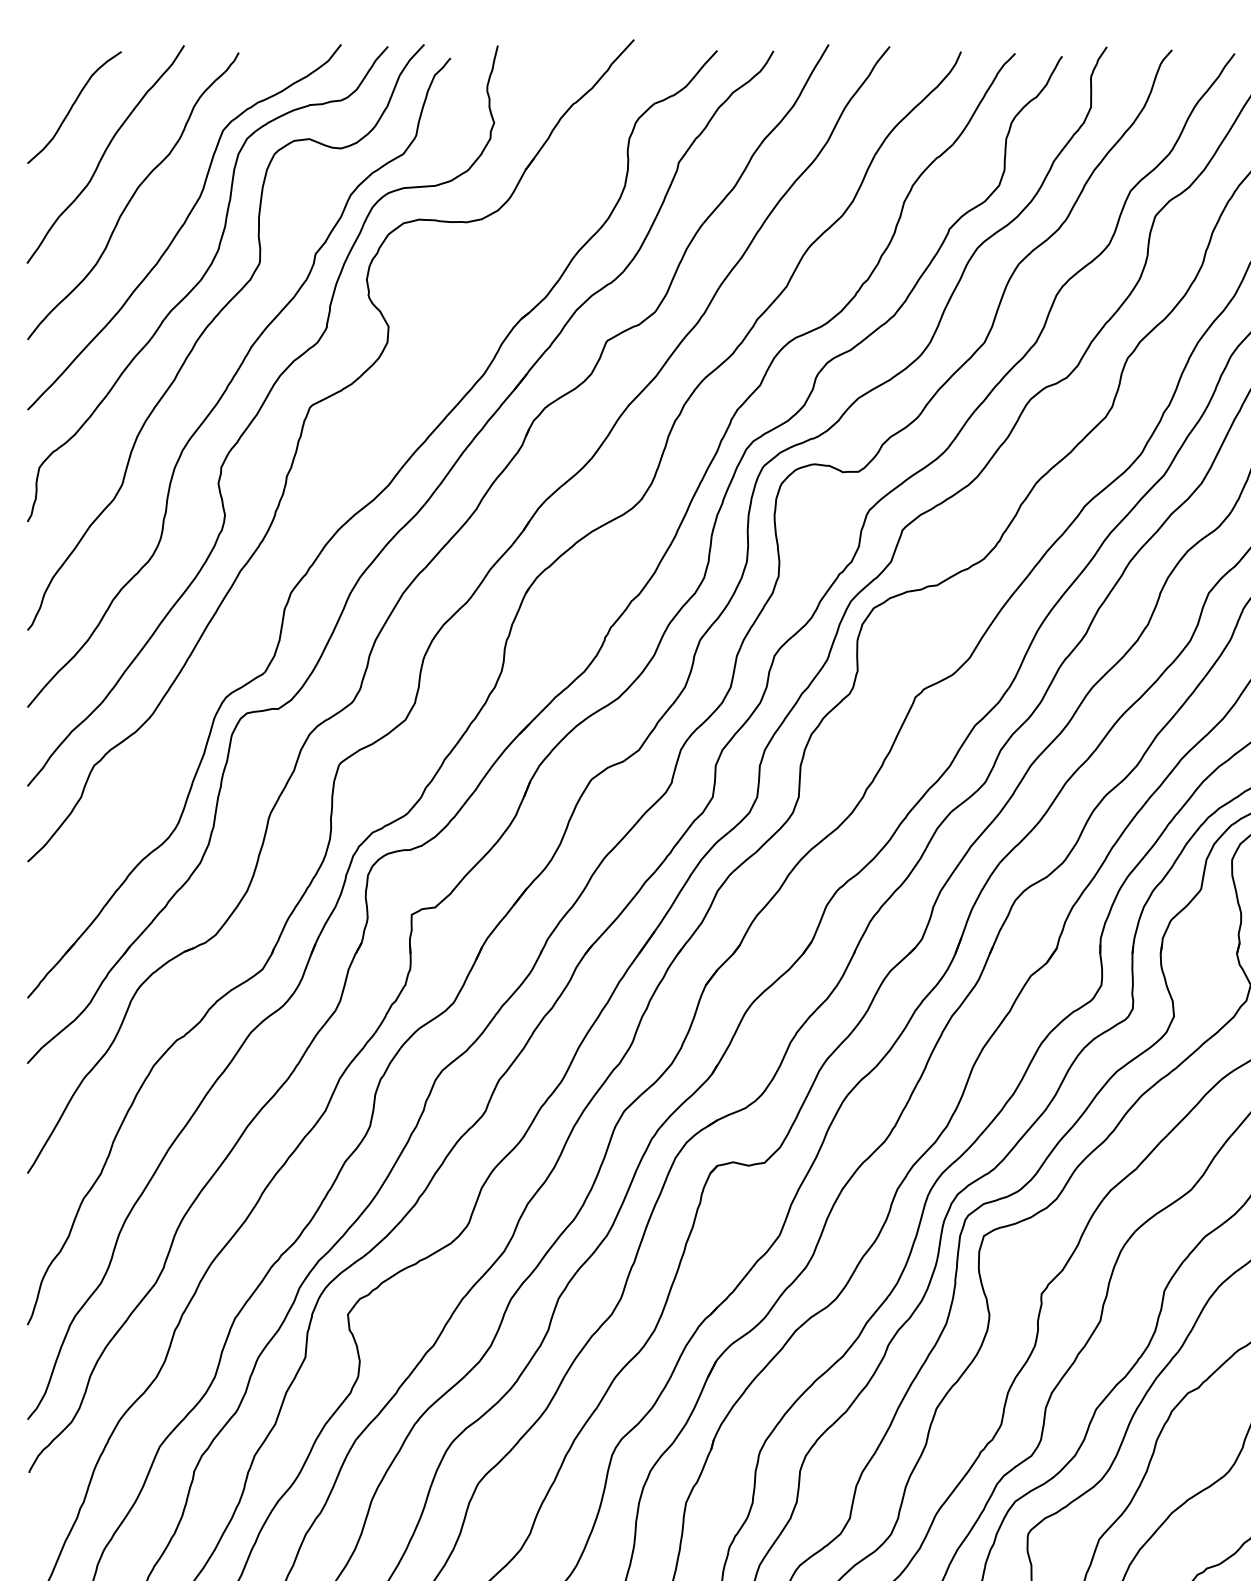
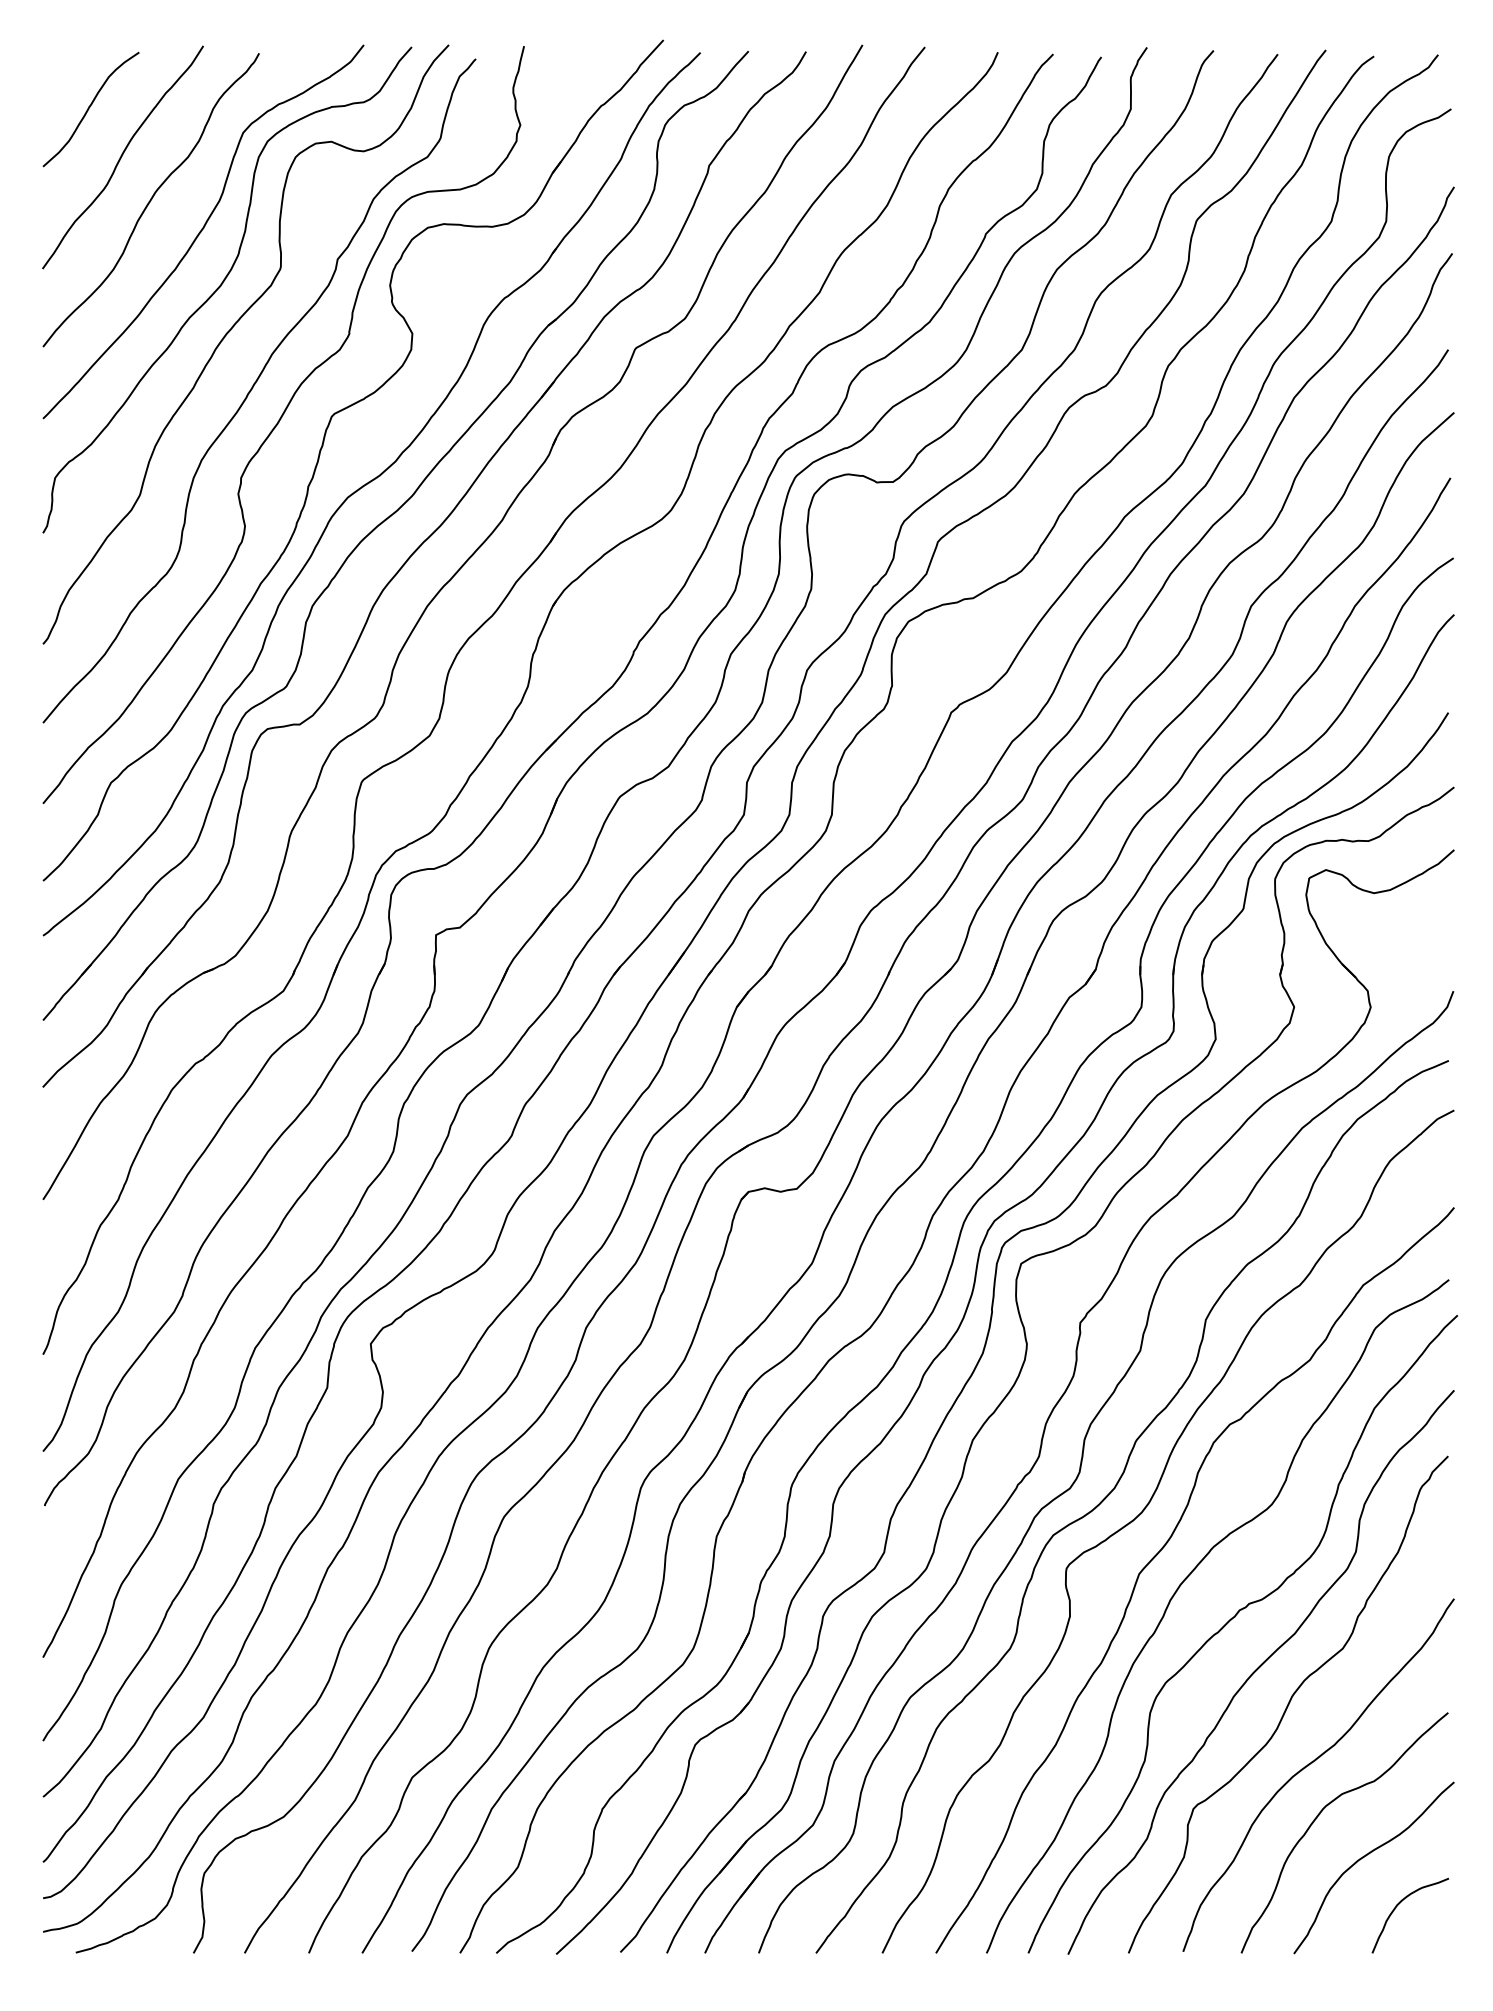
part: (343, 475) -> (366, 485), added

